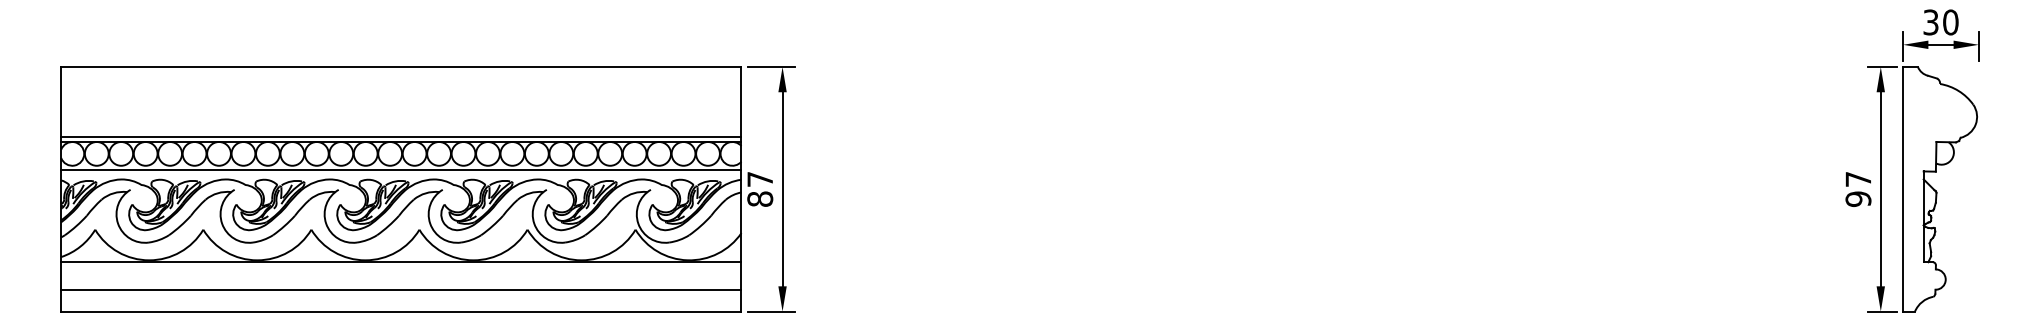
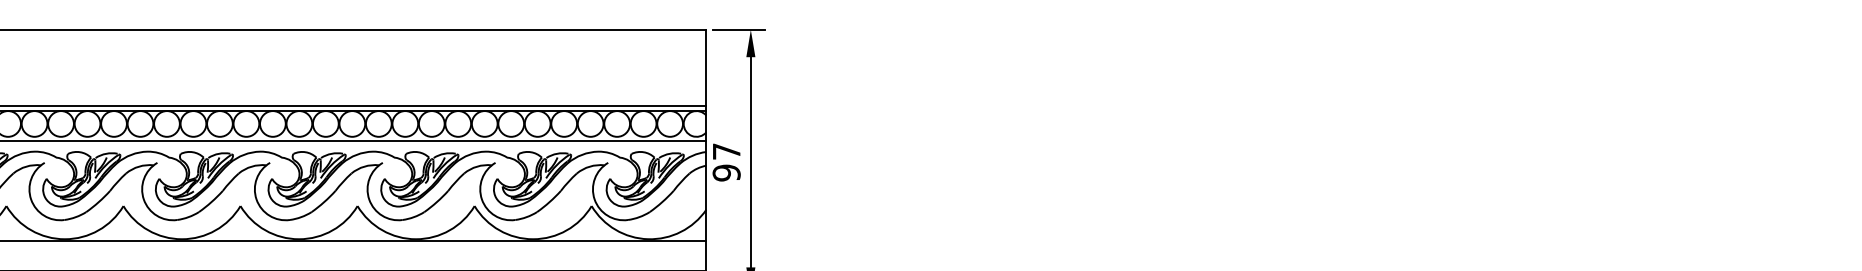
text: (760, 199) -> (726, 173), 87 -> 97

